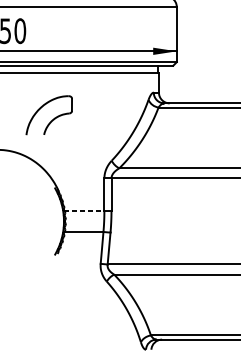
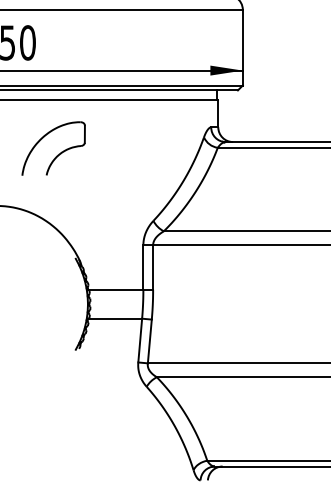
part: (52, 119) -> (57, 154), moved
line: (84, 210) -> (115, 289), dashed -> solid

